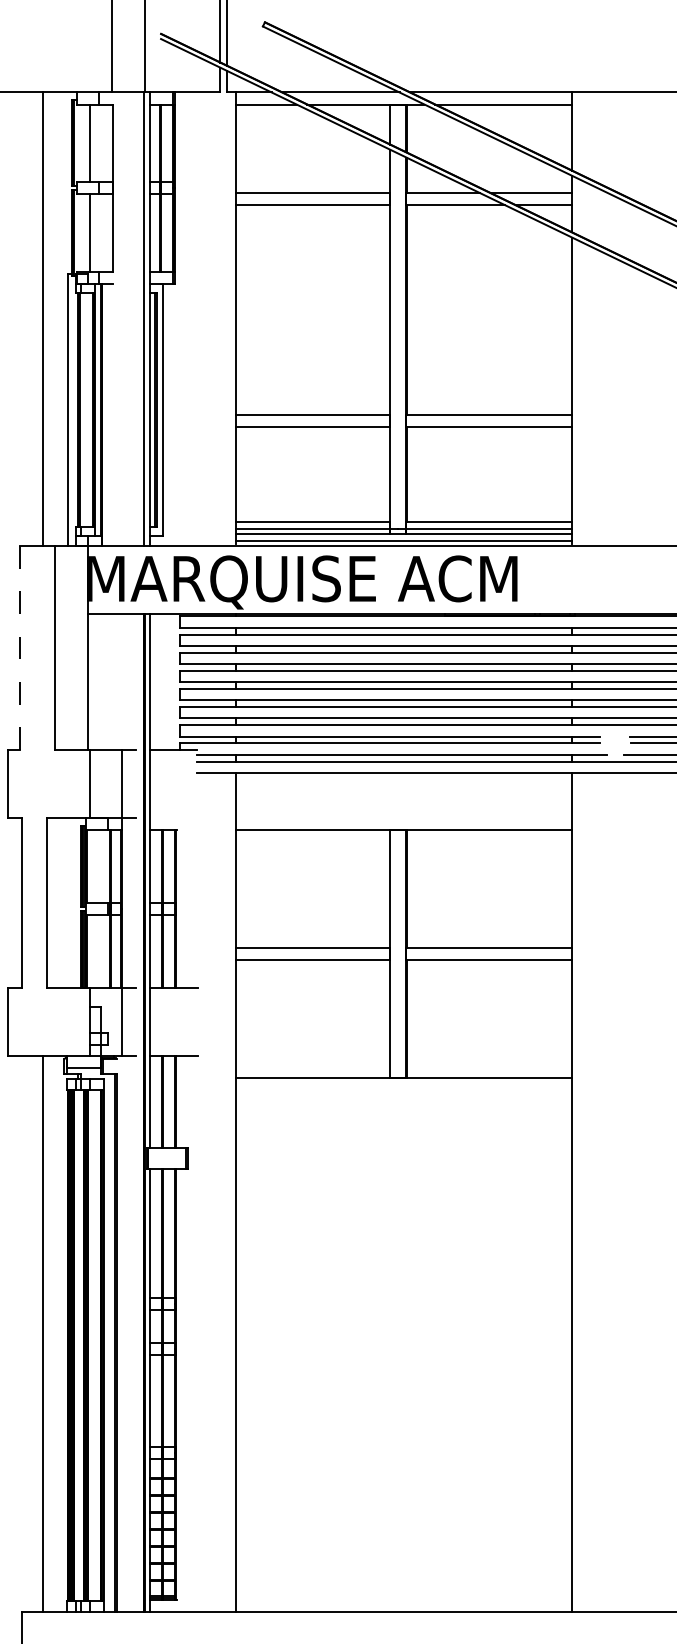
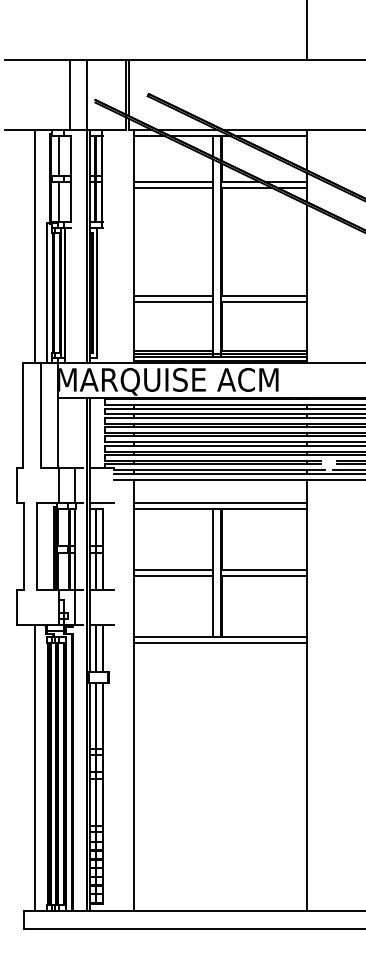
line: (19, 650) -> (22, 416), dashed -> solid
line: (172, 817) -> (101, 502), added
line: (404, 817) -> (220, 502), added
line: (404, 1090) -> (220, 642), added

